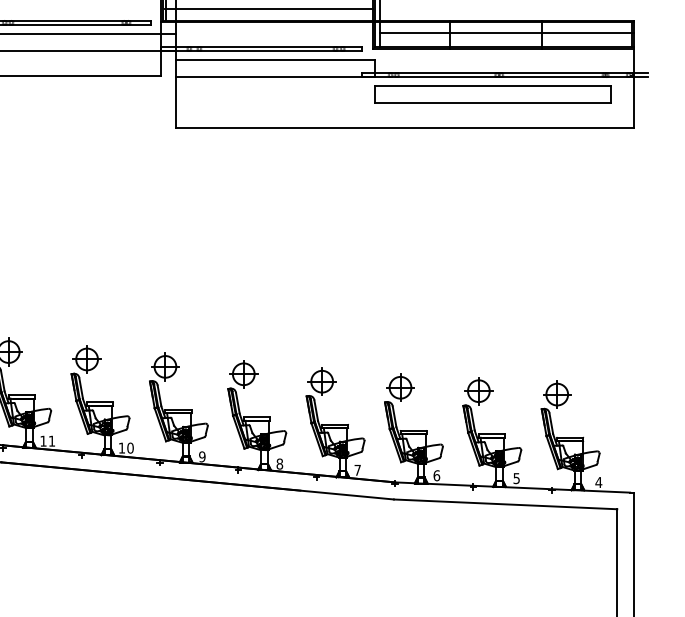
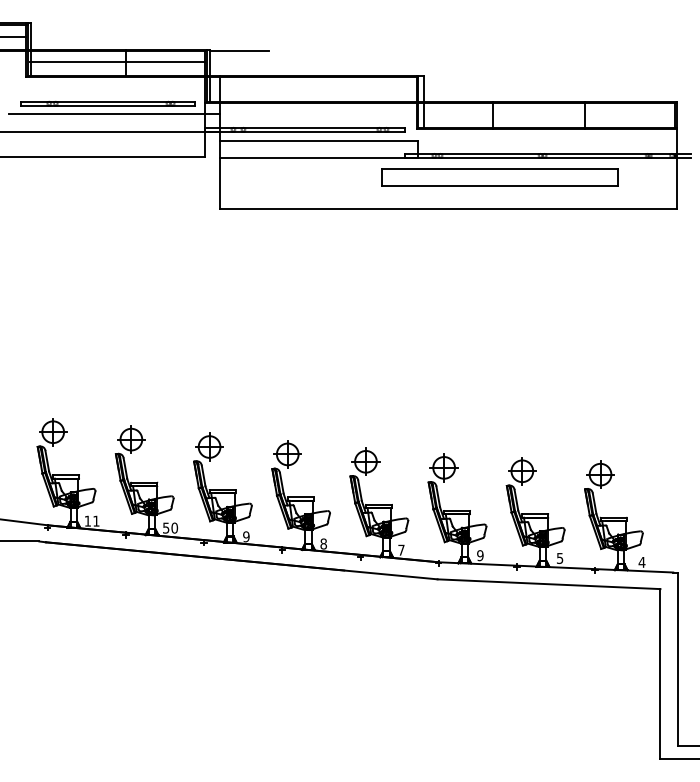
line: (268, 8) -> (312, 89), removed
line: (506, 32) -> (549, 113), removed
part: (492, 94) -> (499, 177), moved
text: (122, 447) -> (166, 527), 10 -> 50
text: (436, 475) -> (480, 555), 6 -> 9

